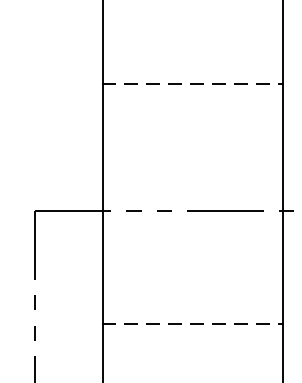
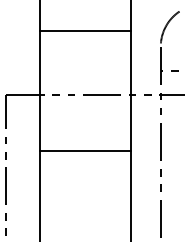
line: (192, 83) -> (85, 30), dashed -> solid
line: (192, 324) -> (85, 151), dashed -> solid

